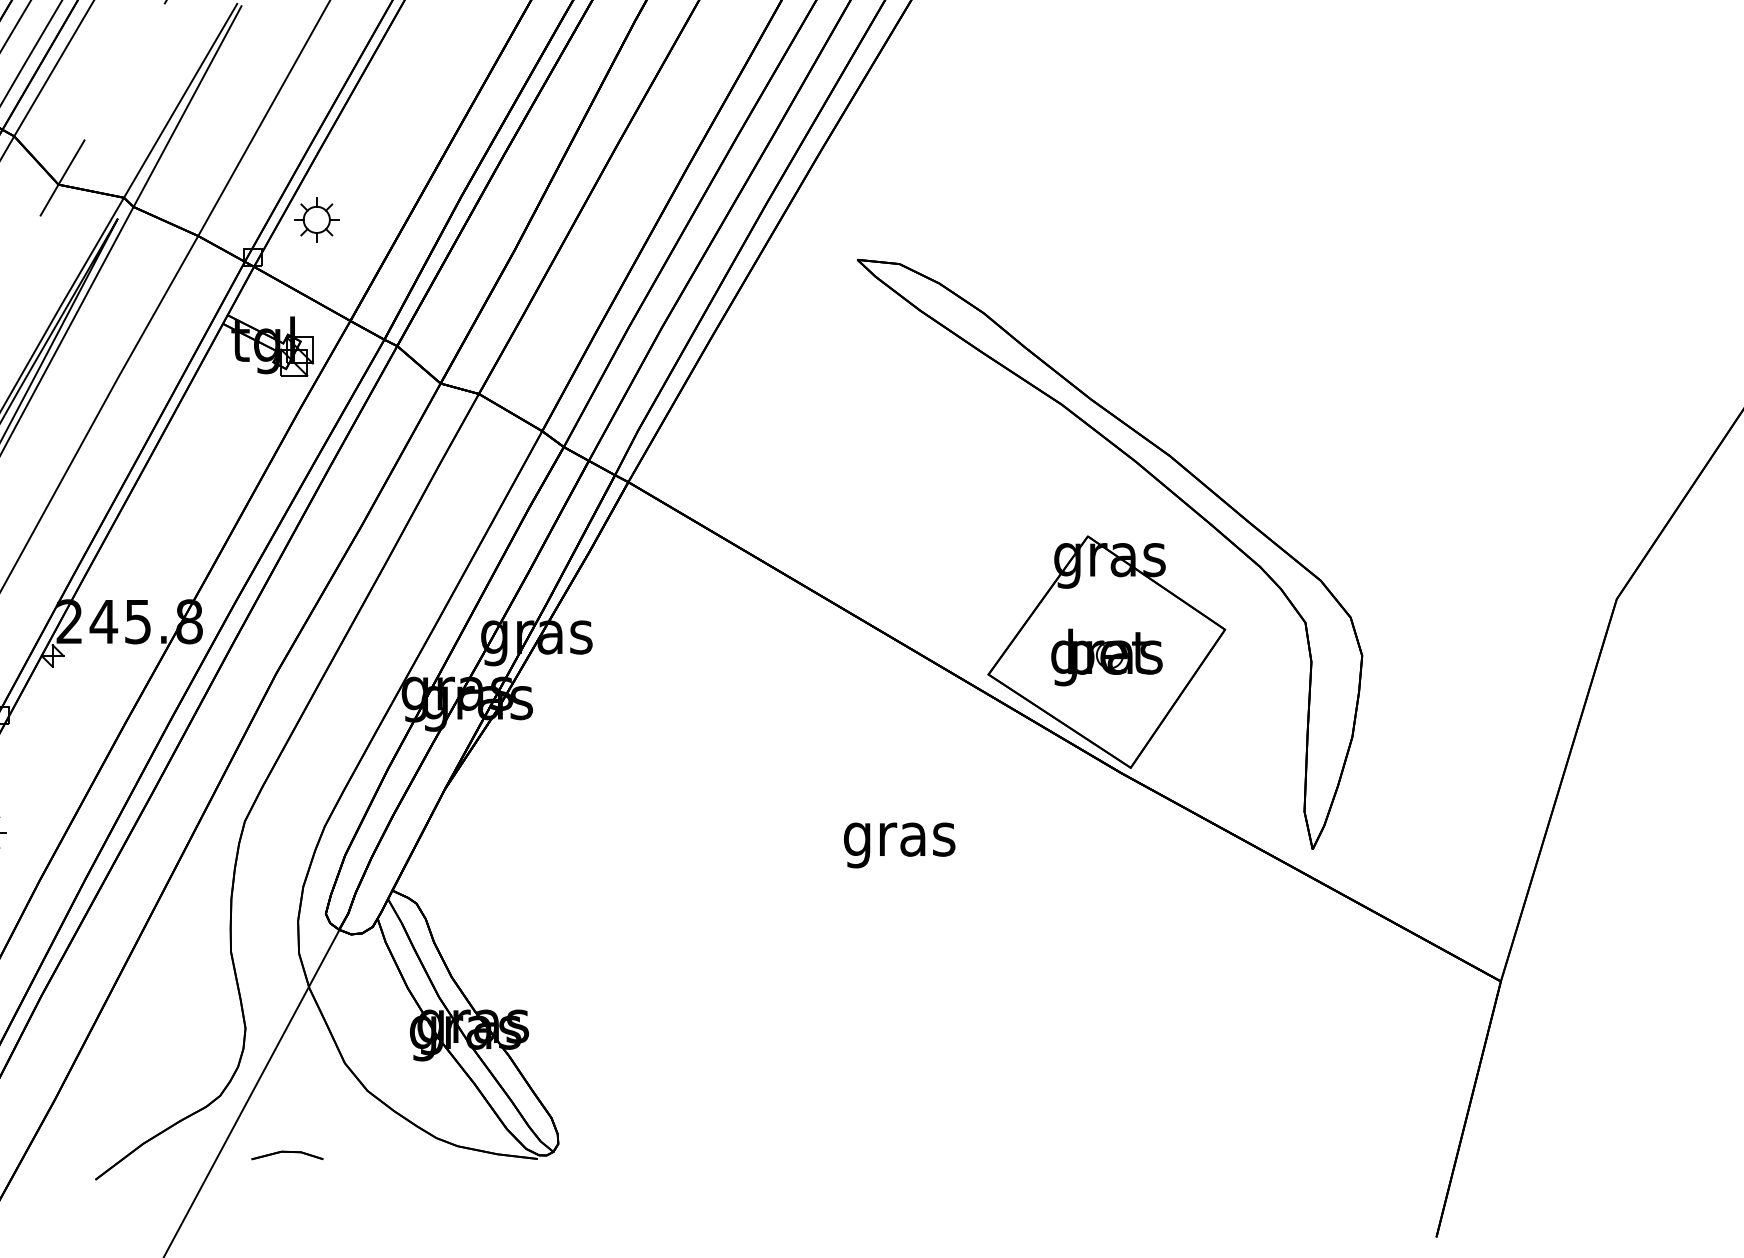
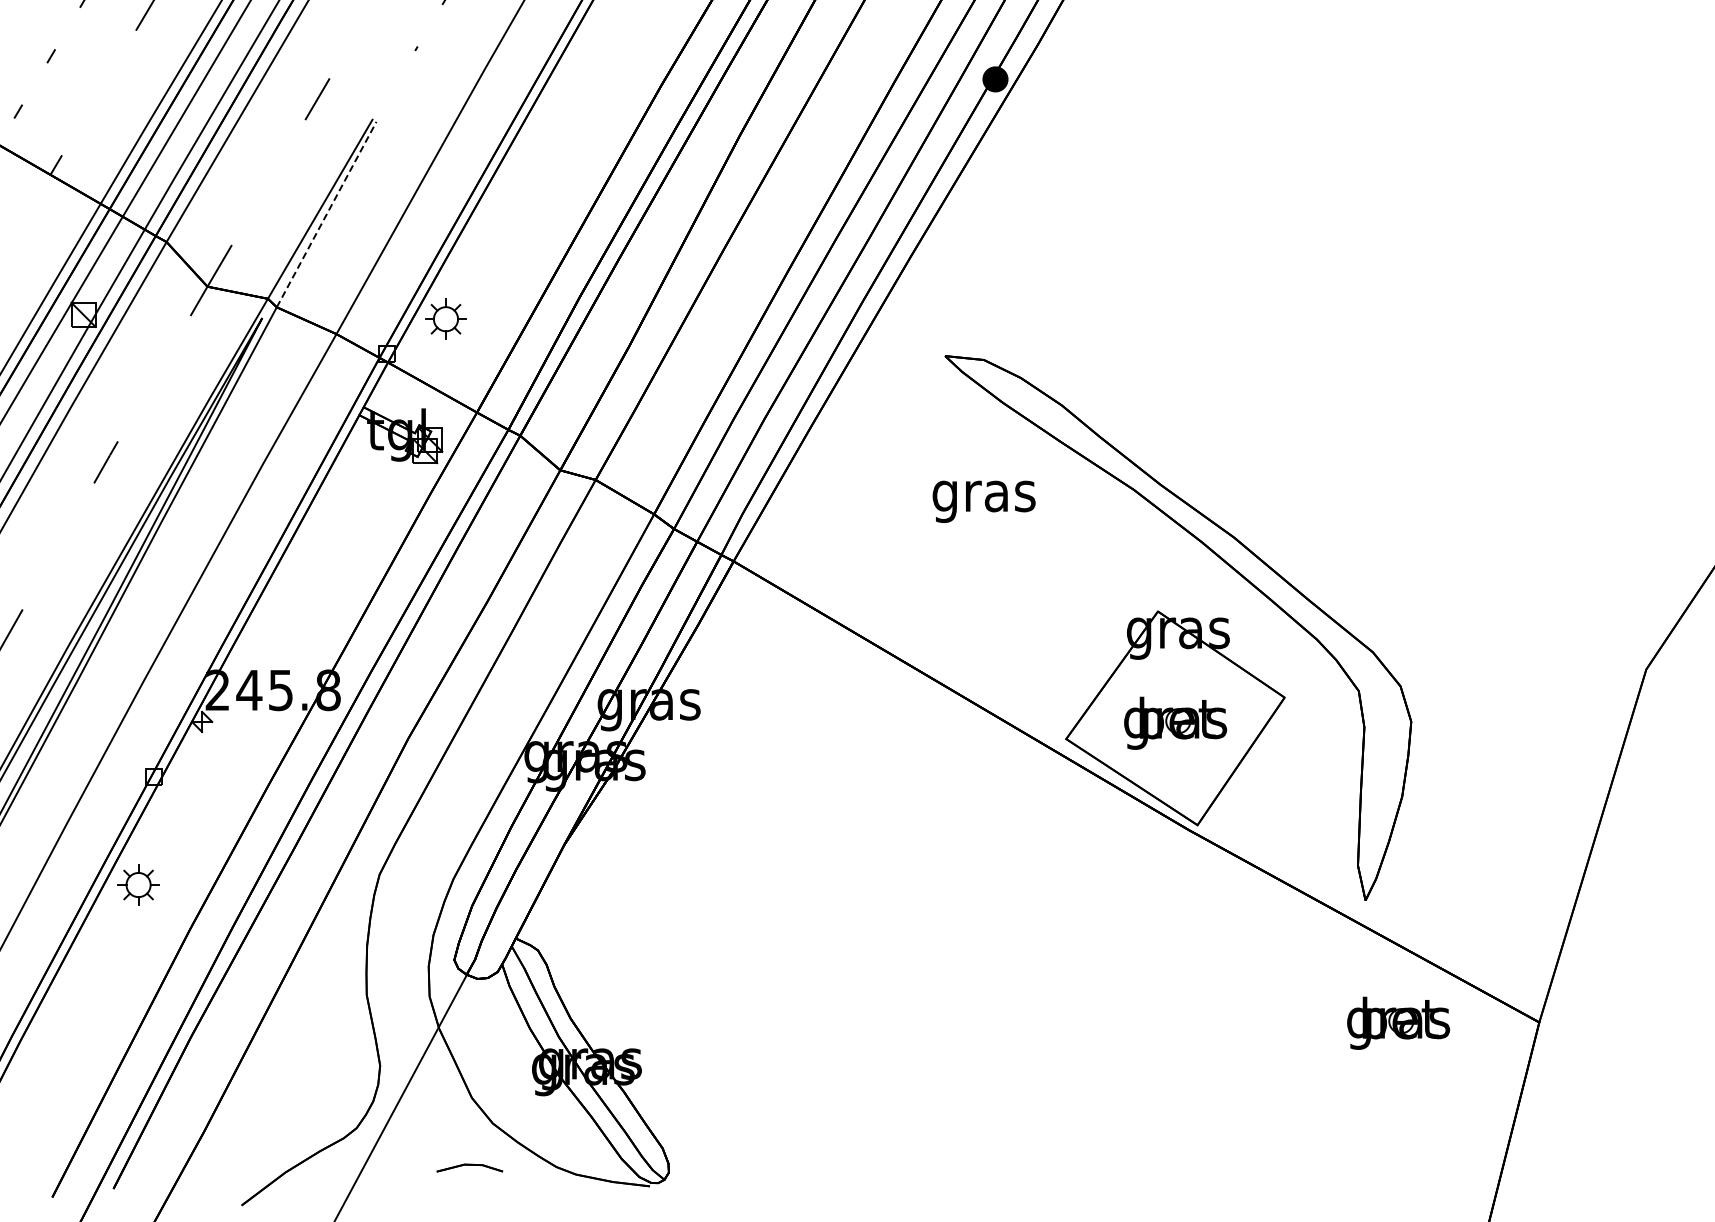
line: (187, 106) -> (326, 214), solid -> dashed
text: (898, 845) -> (983, 501), moved
part: (1348, 981) -> (1398, 1022), added
part: (287, 1154) -> (469, 1167), moved

